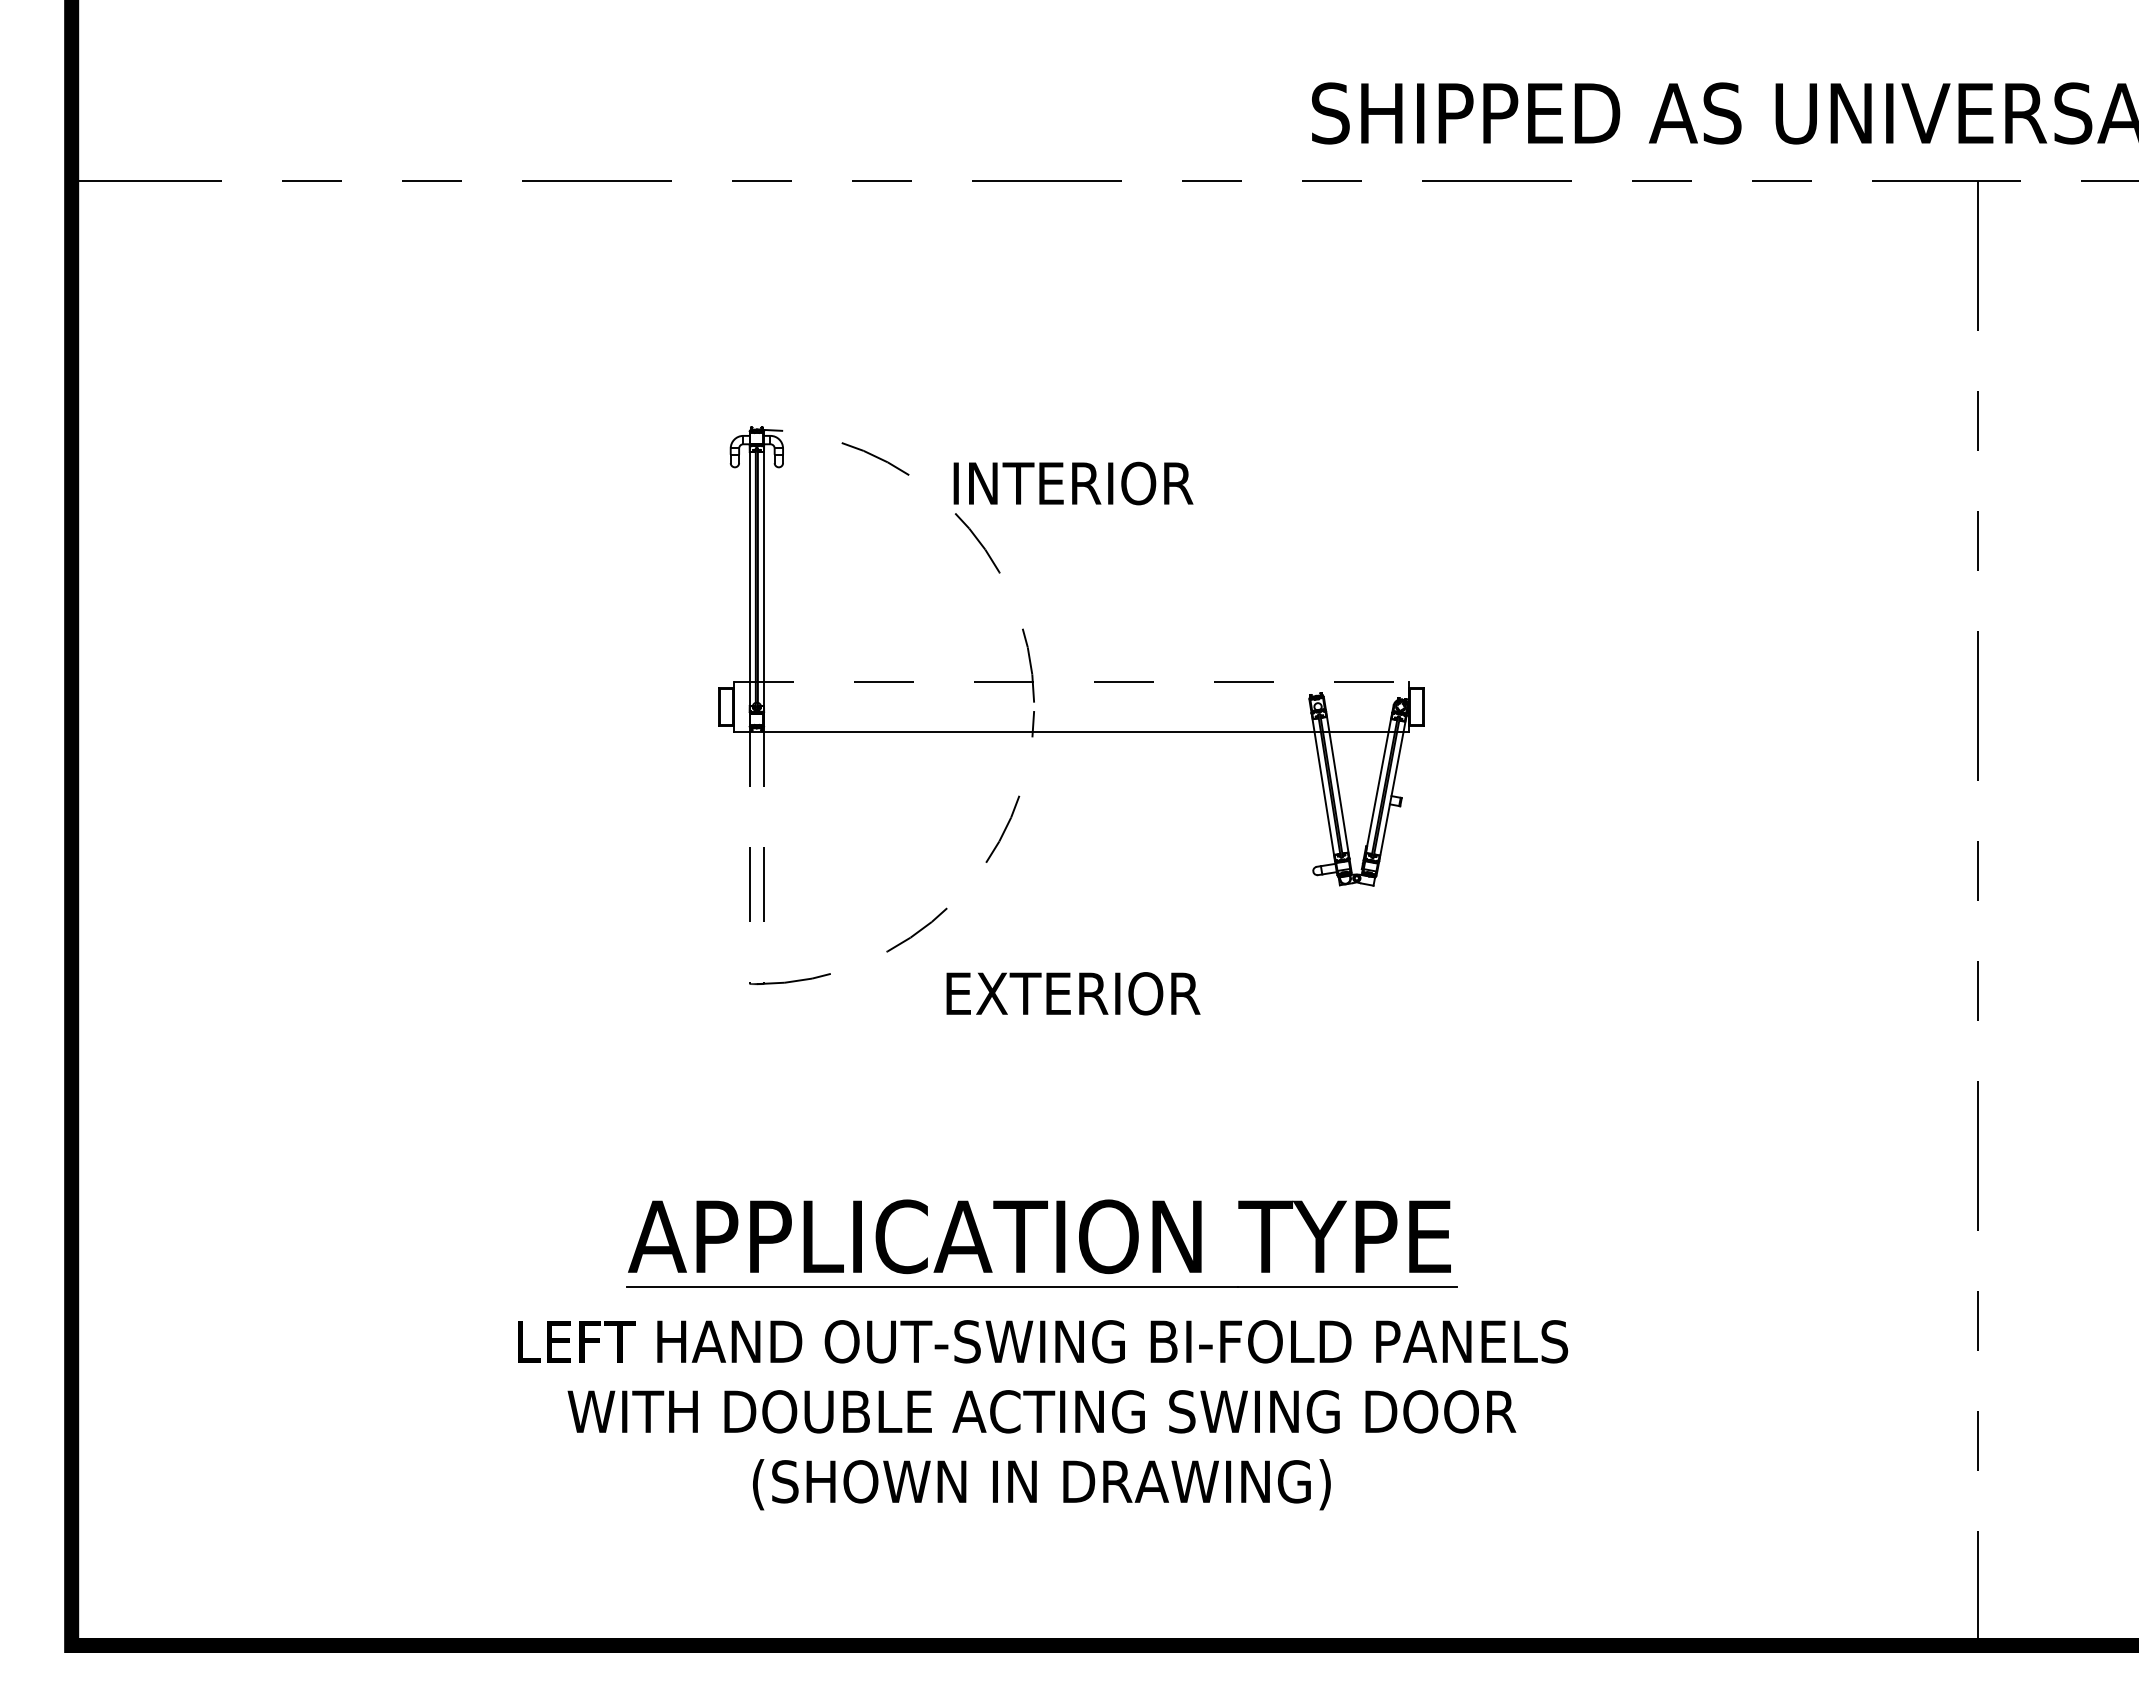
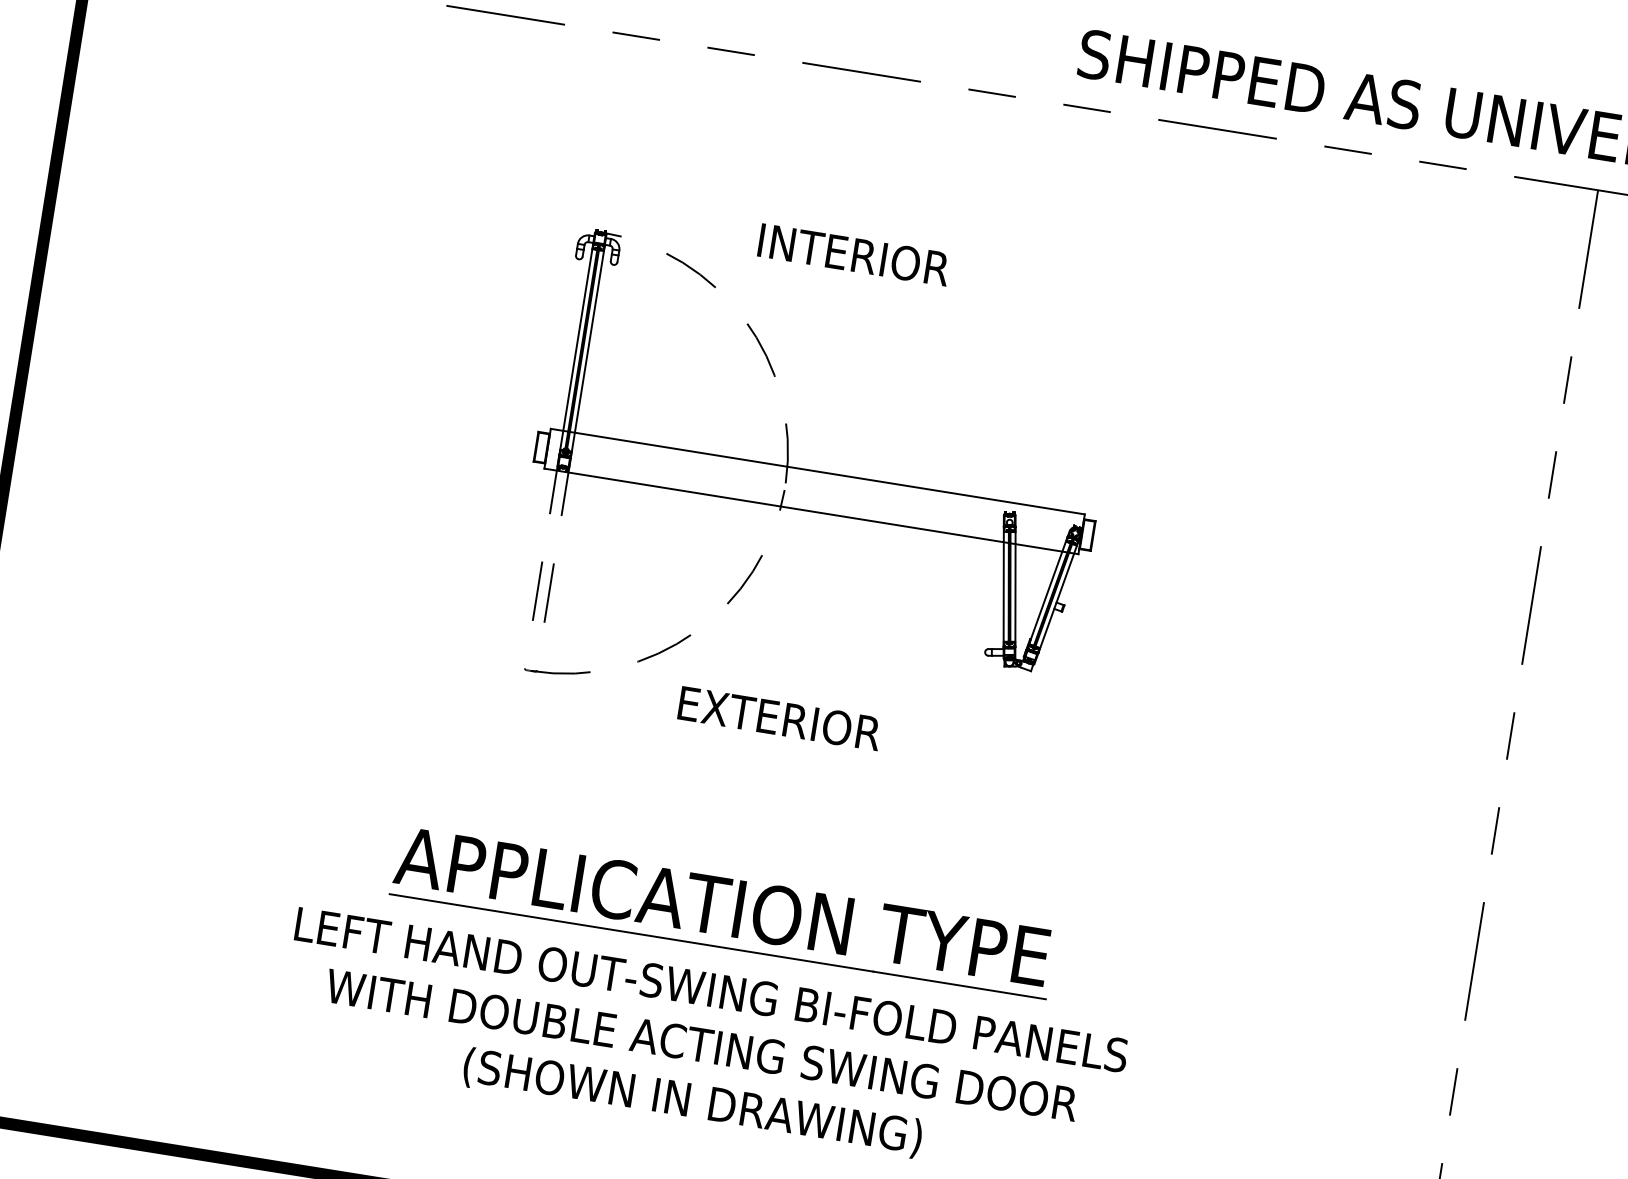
text: (1073, 483) -> (854, 254), moved
line: (1071, 681) -> (817, 471), dashed -> solid

